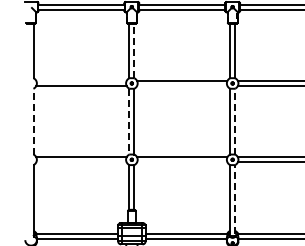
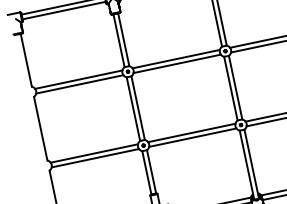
line: (134, 50) -> (123, 39), dashed -> solid
line: (81, 81) -> (78, 80), added
line: (182, 85) -> (177, 63), added
line: (33, 121) -> (40, 128), dashed -> solid
line: (129, 121) -> (133, 109), dashed -> solid
line: (235, 121) -> (235, 87), dashed -> solid
line: (81, 162) -> (95, 158), added
line: (182, 162) -> (193, 137), added
line: (235, 199) -> (251, 162), dashed -> solid

